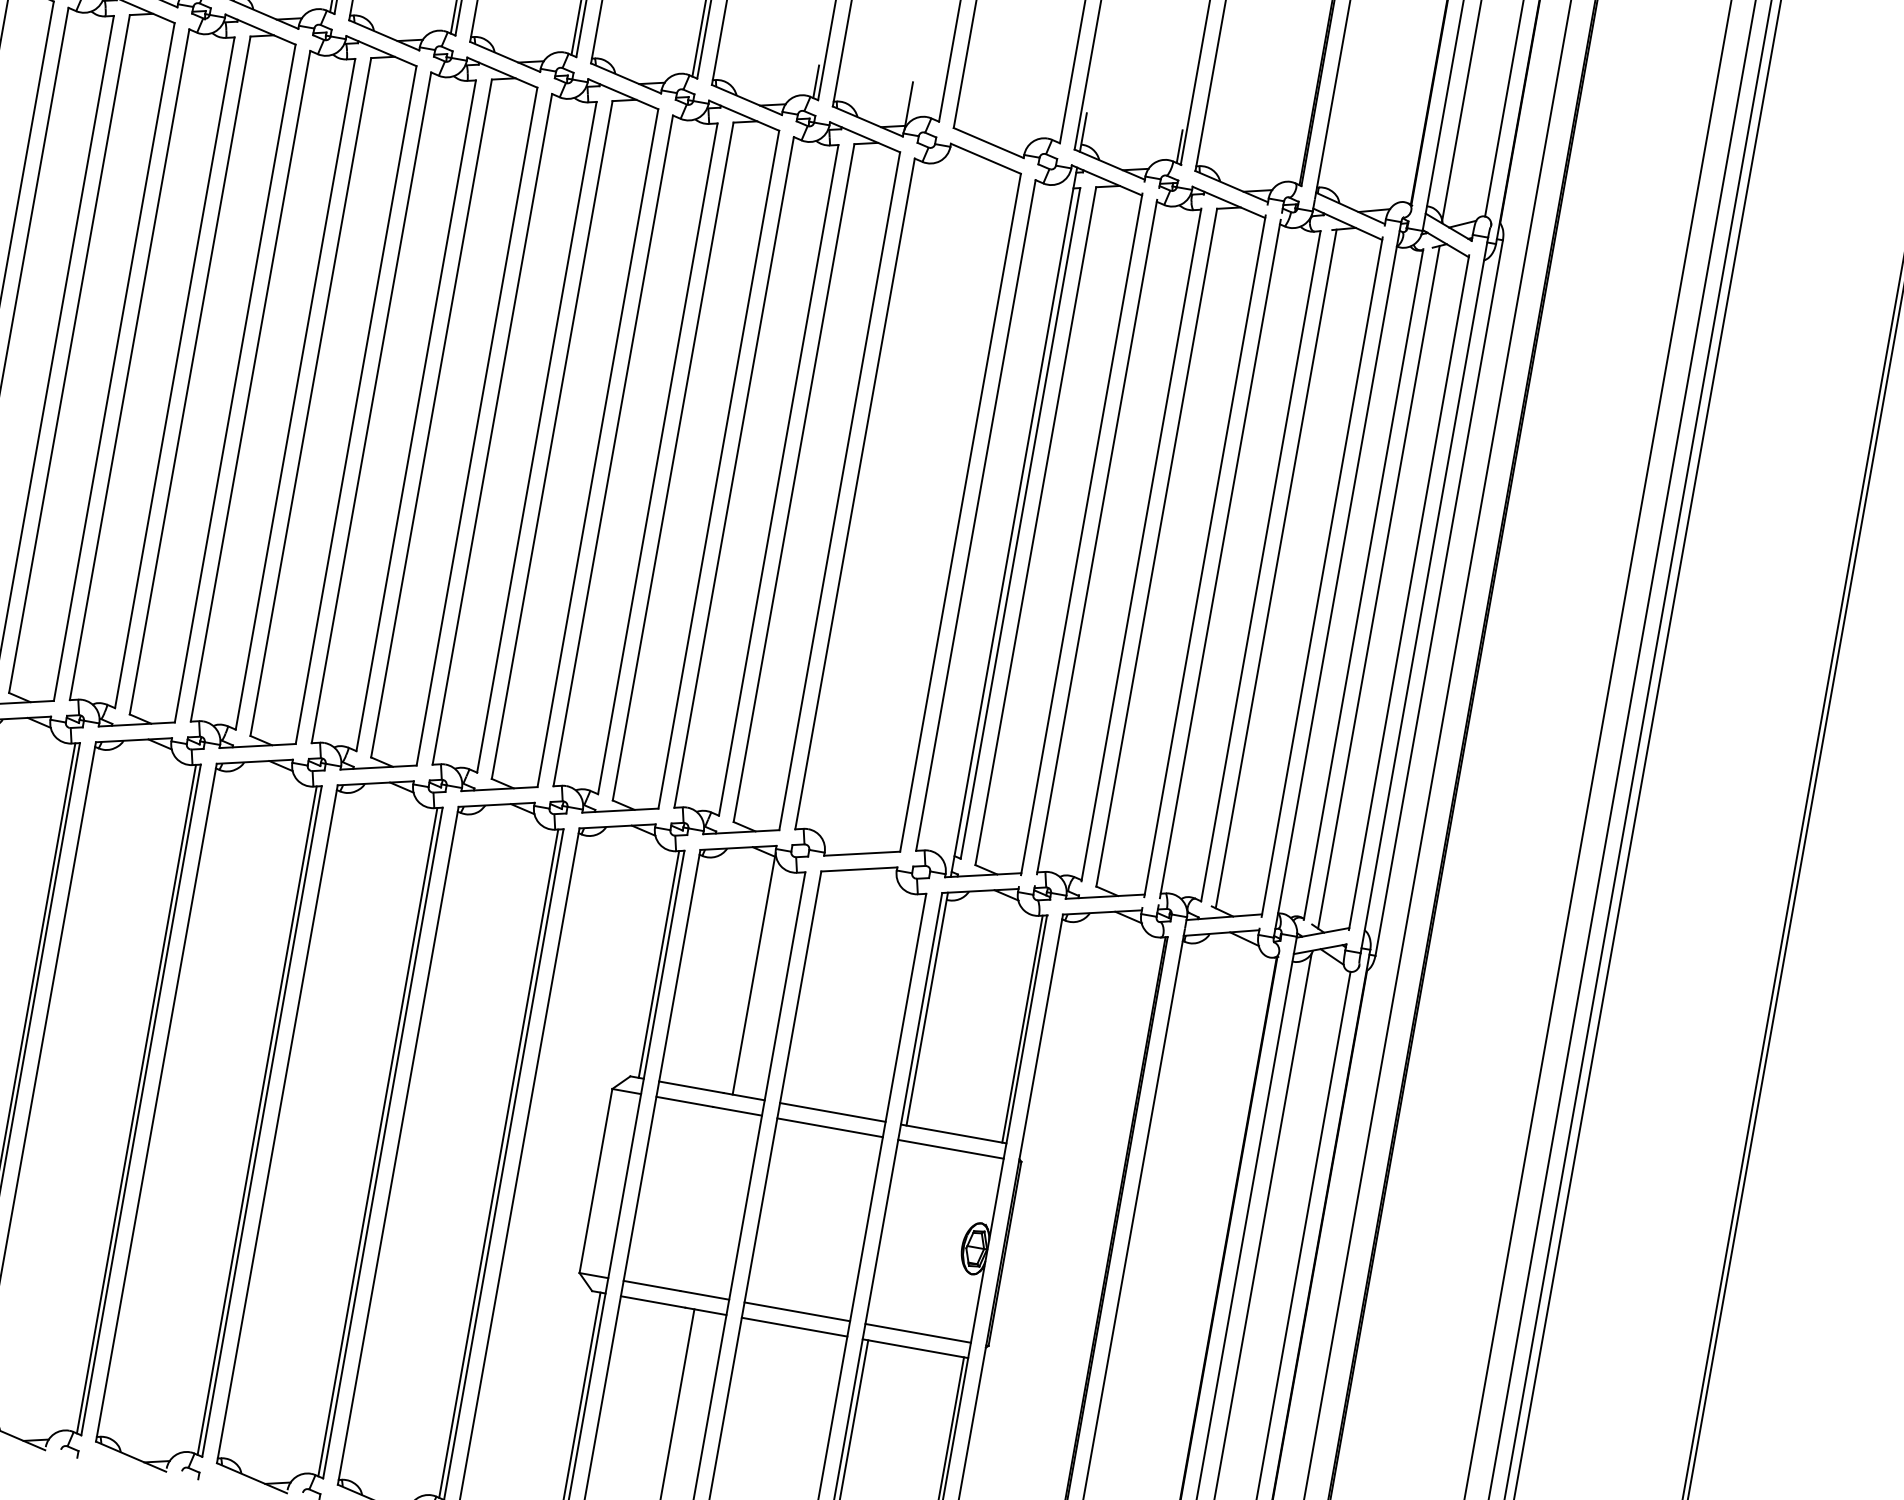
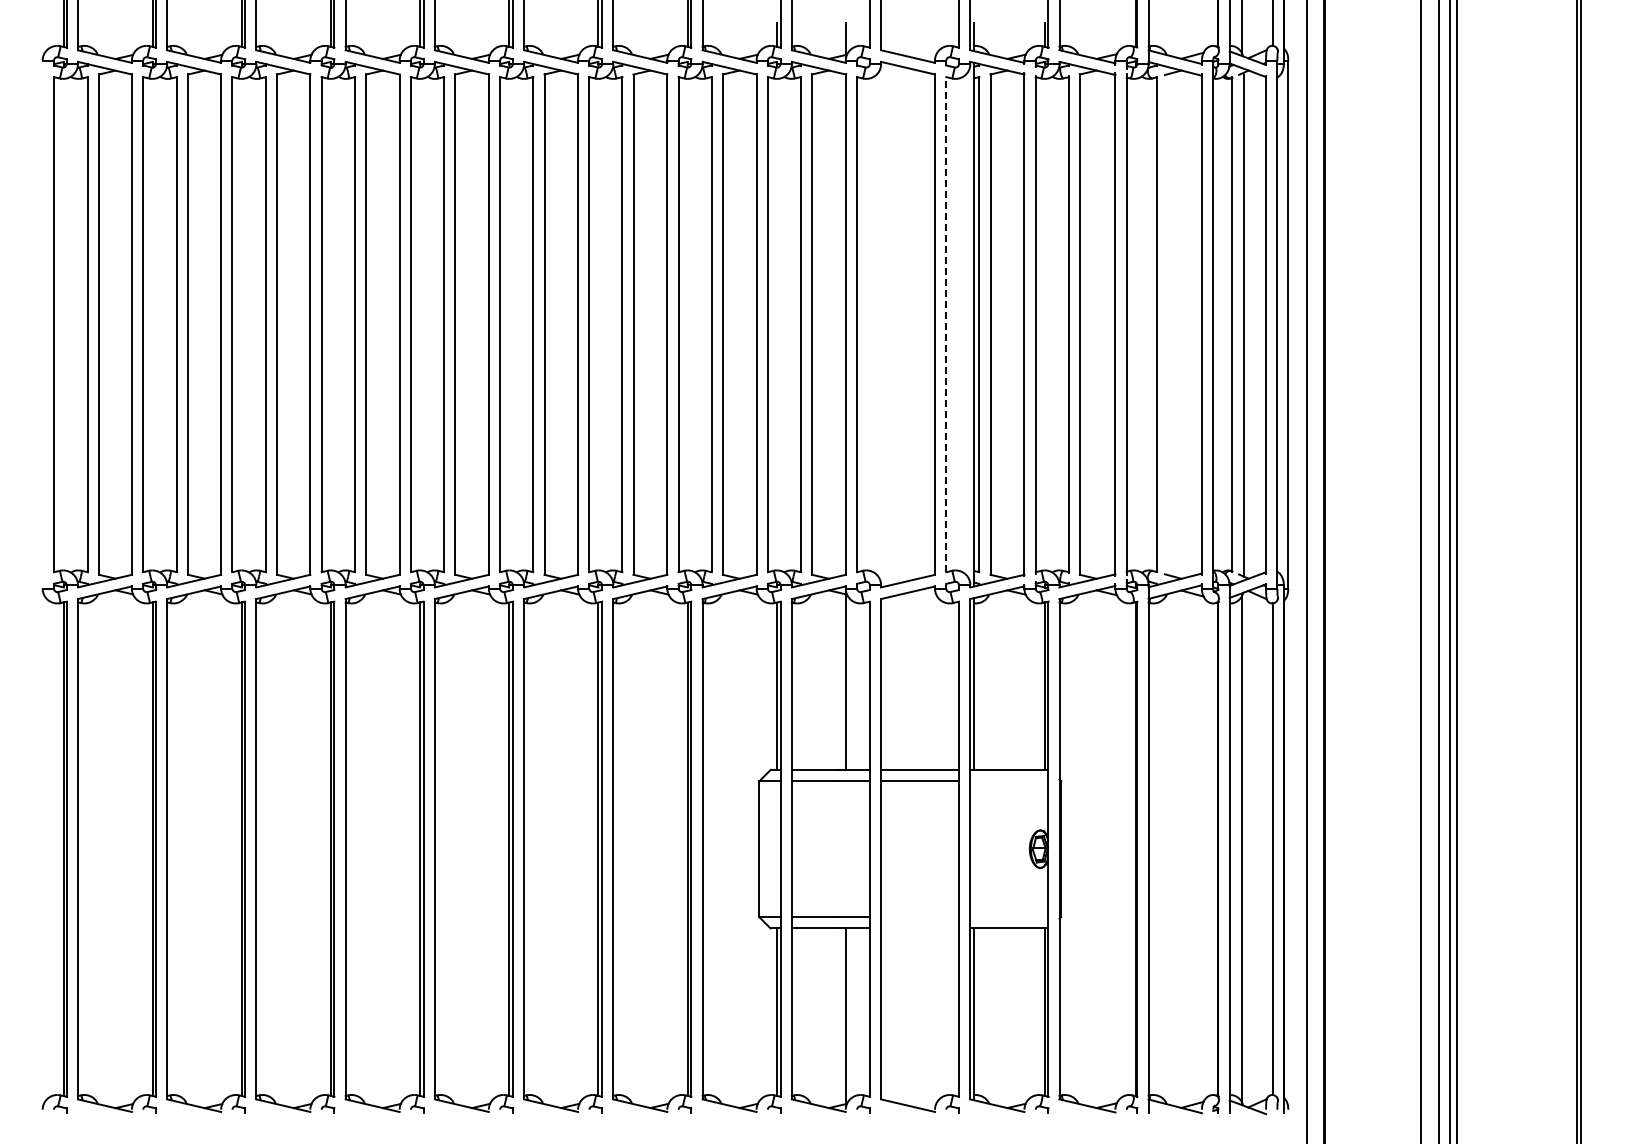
line: (976, 515) -> (946, 324), solid -> dashed
line: (1275, 568) -> (1167, 324), removed
line: (951, 1149) -> (1009, 781), removed
line: (797, 1312) -> (920, 917), removed
line: (795, 1327) -> (920, 928), removed
line: (918, 1333) -> (1009, 917), removed

